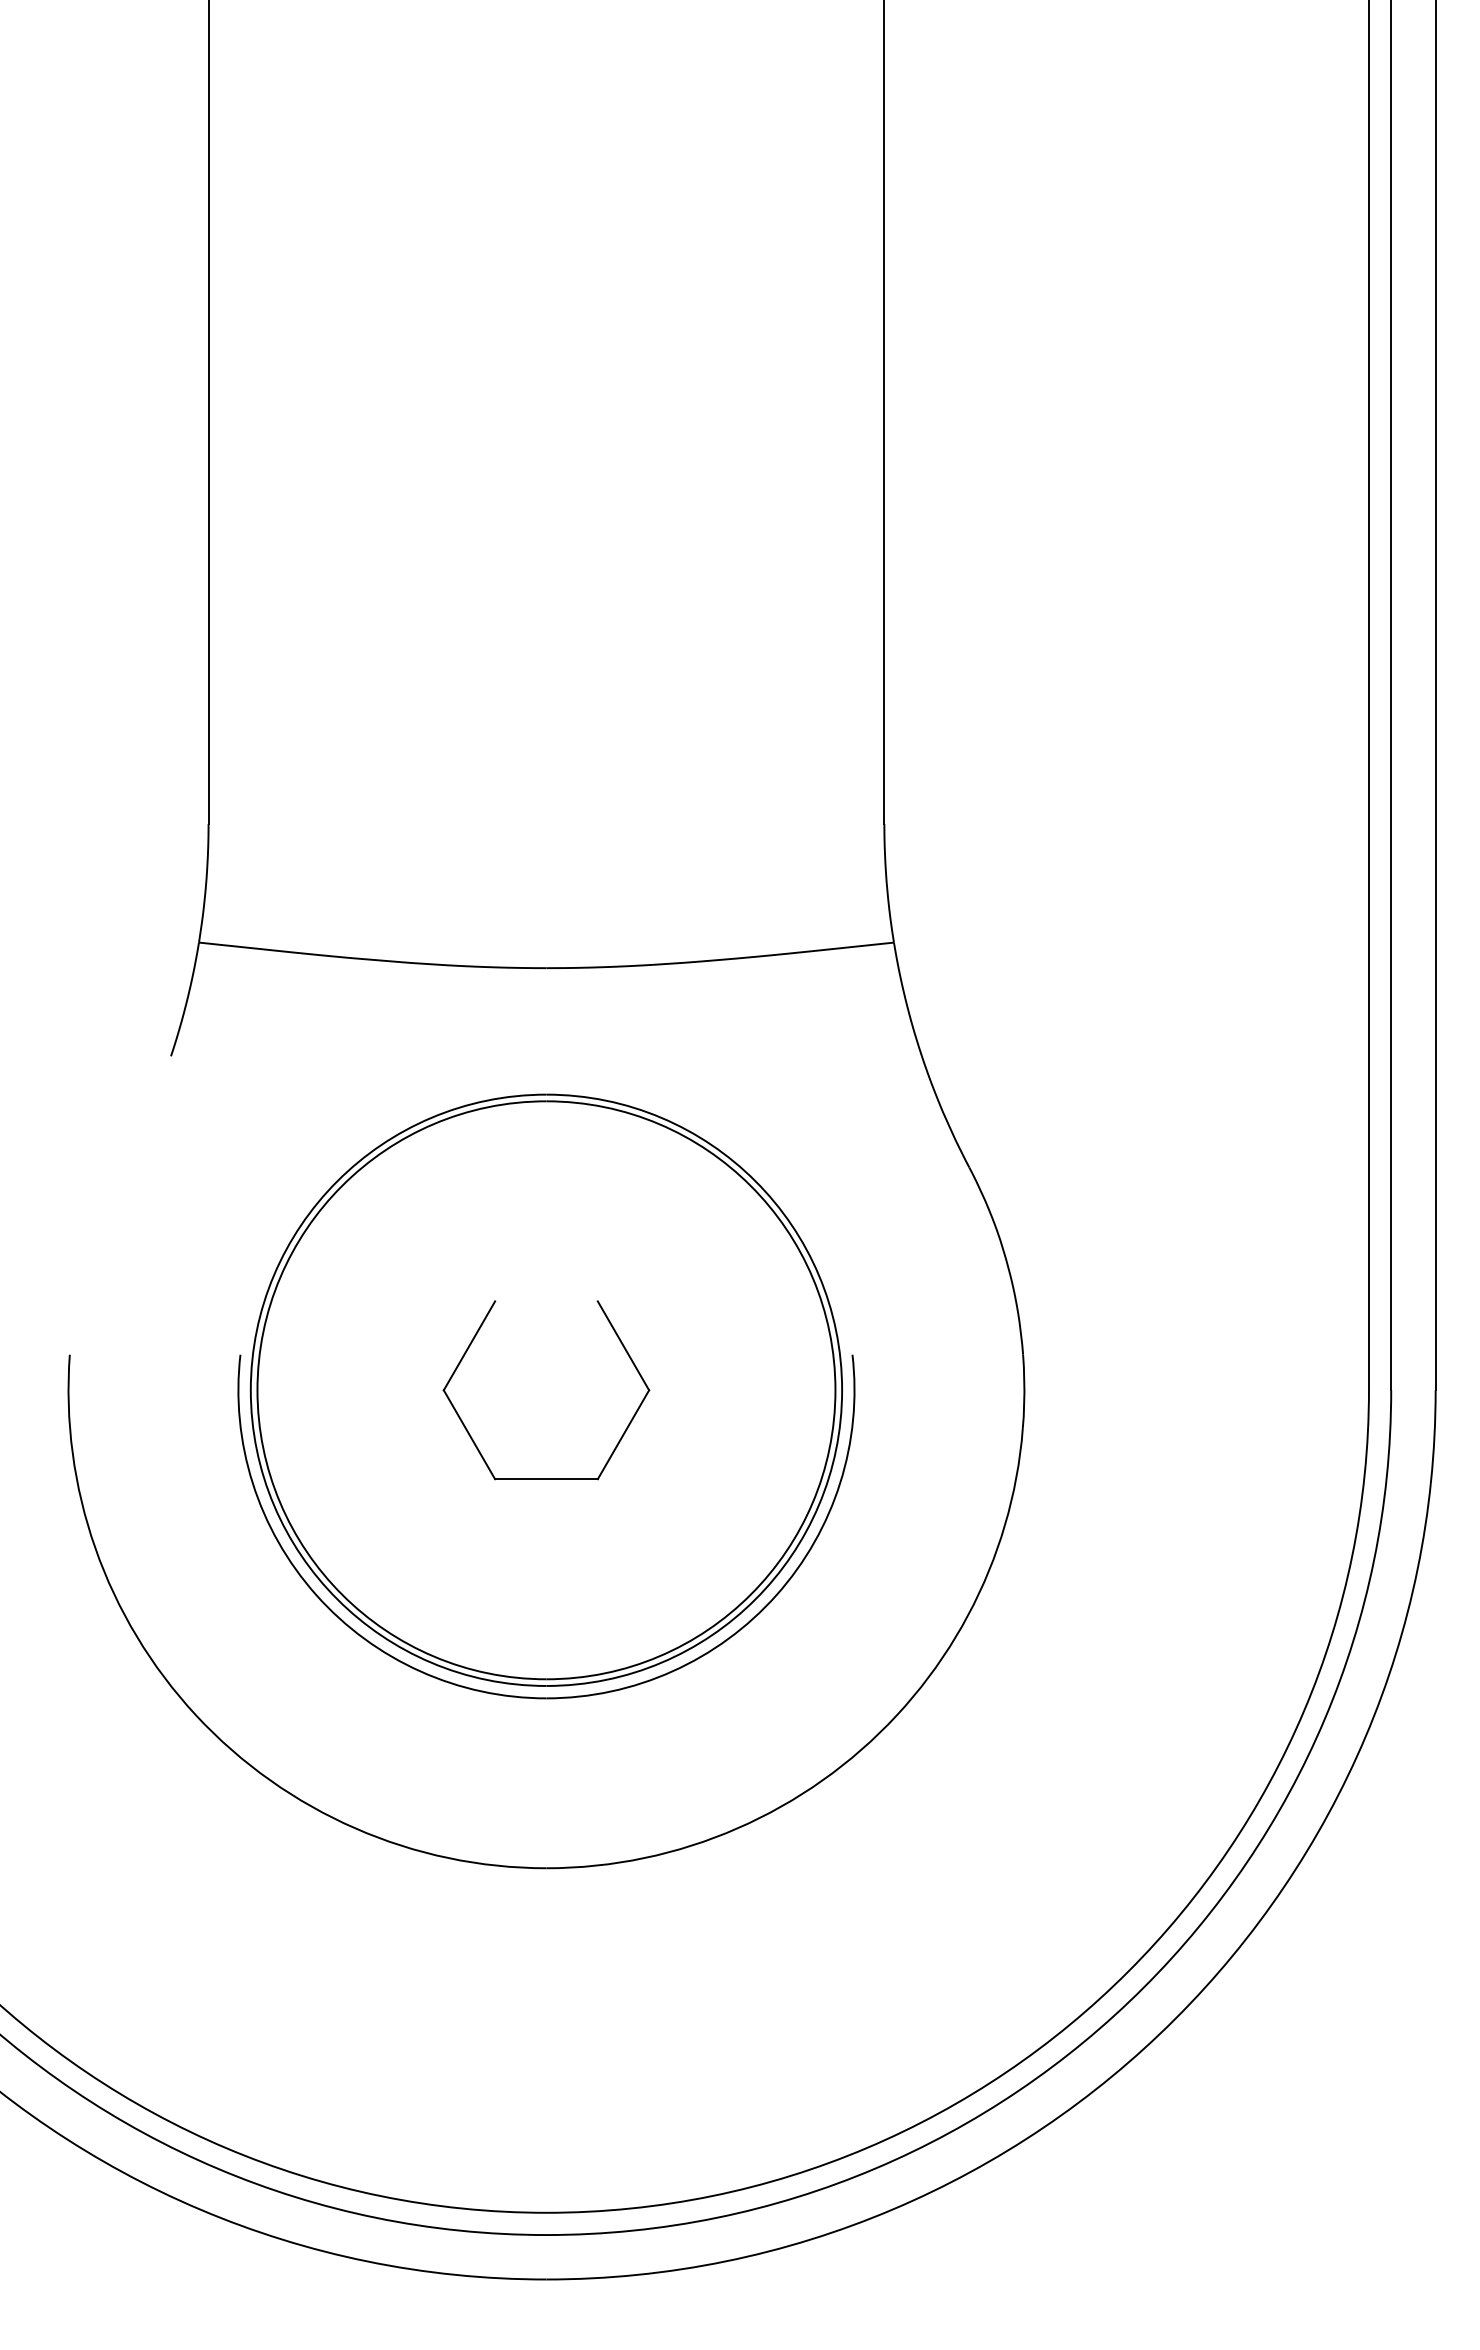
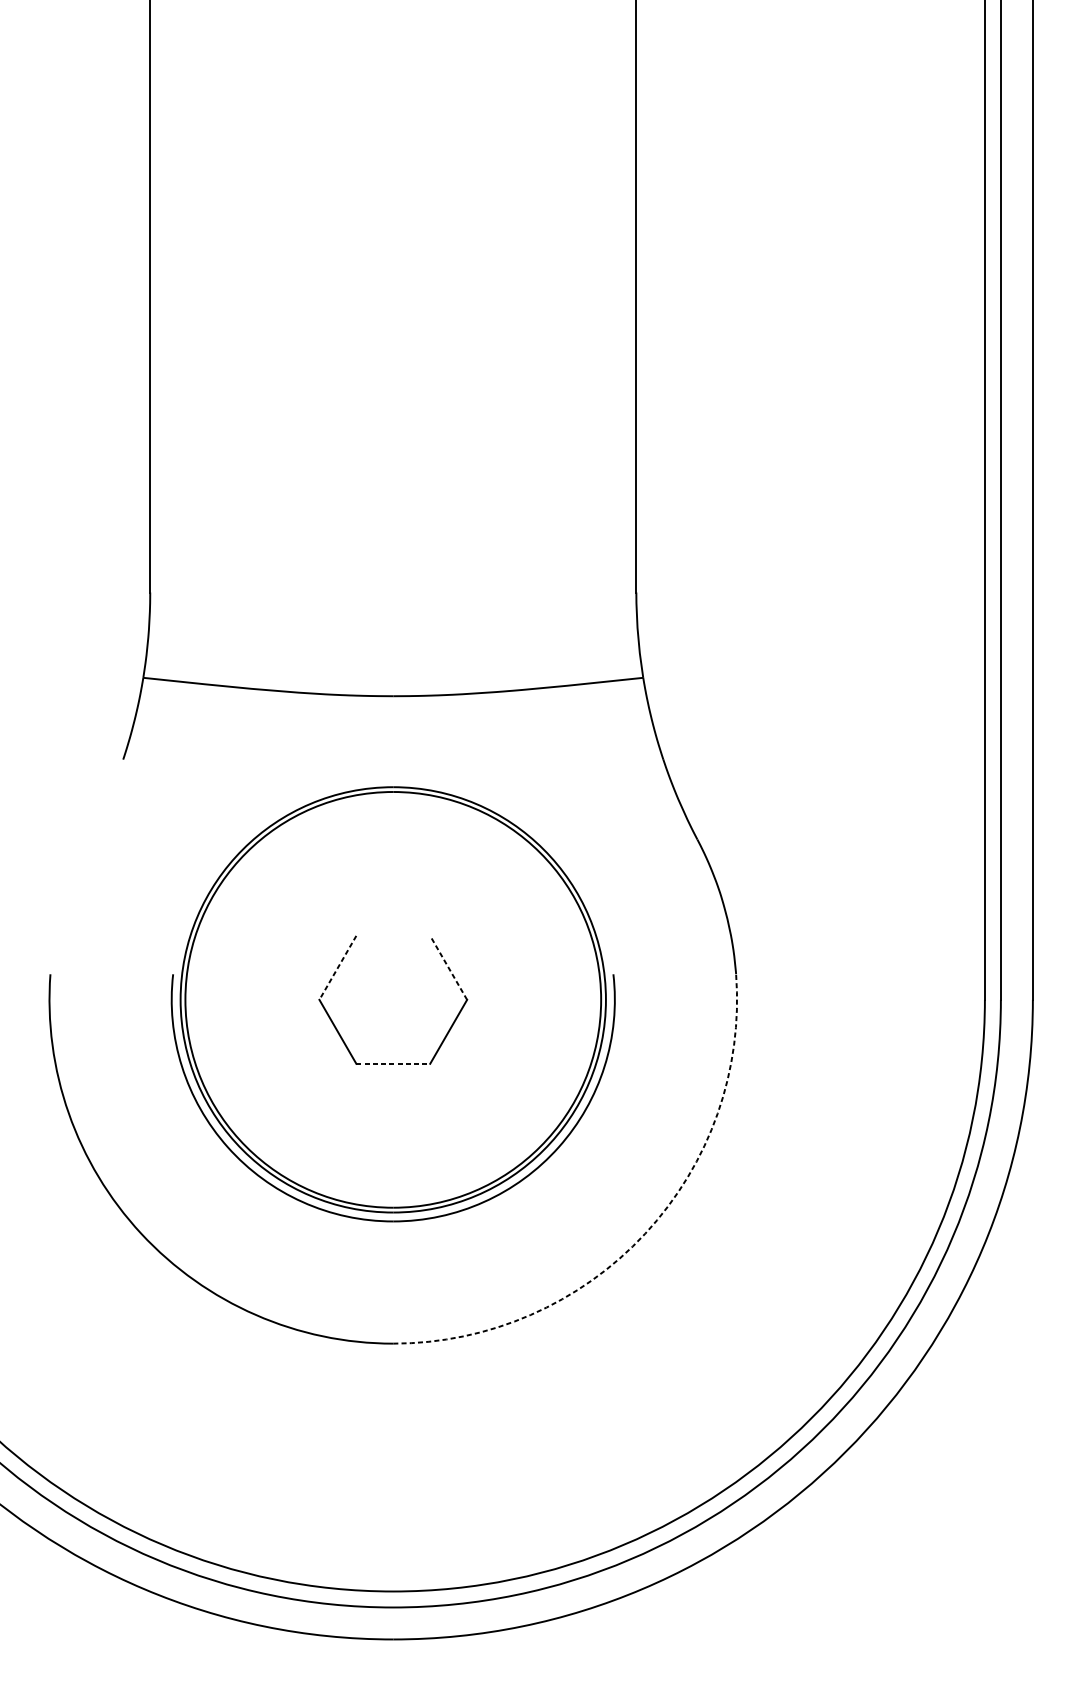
line: (623, 1345) -> (448, 967), solid -> dashed
line: (469, 1346) -> (337, 968), solid -> dashed
line: (546, 1479) -> (393, 1064), solid -> dashed
arc: (896, 1715) -> (645, 1233), solid -> dashed

